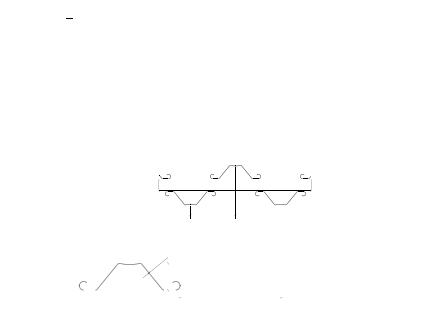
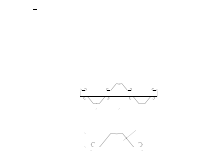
part: (129, 273) -> (116, 138), moved

